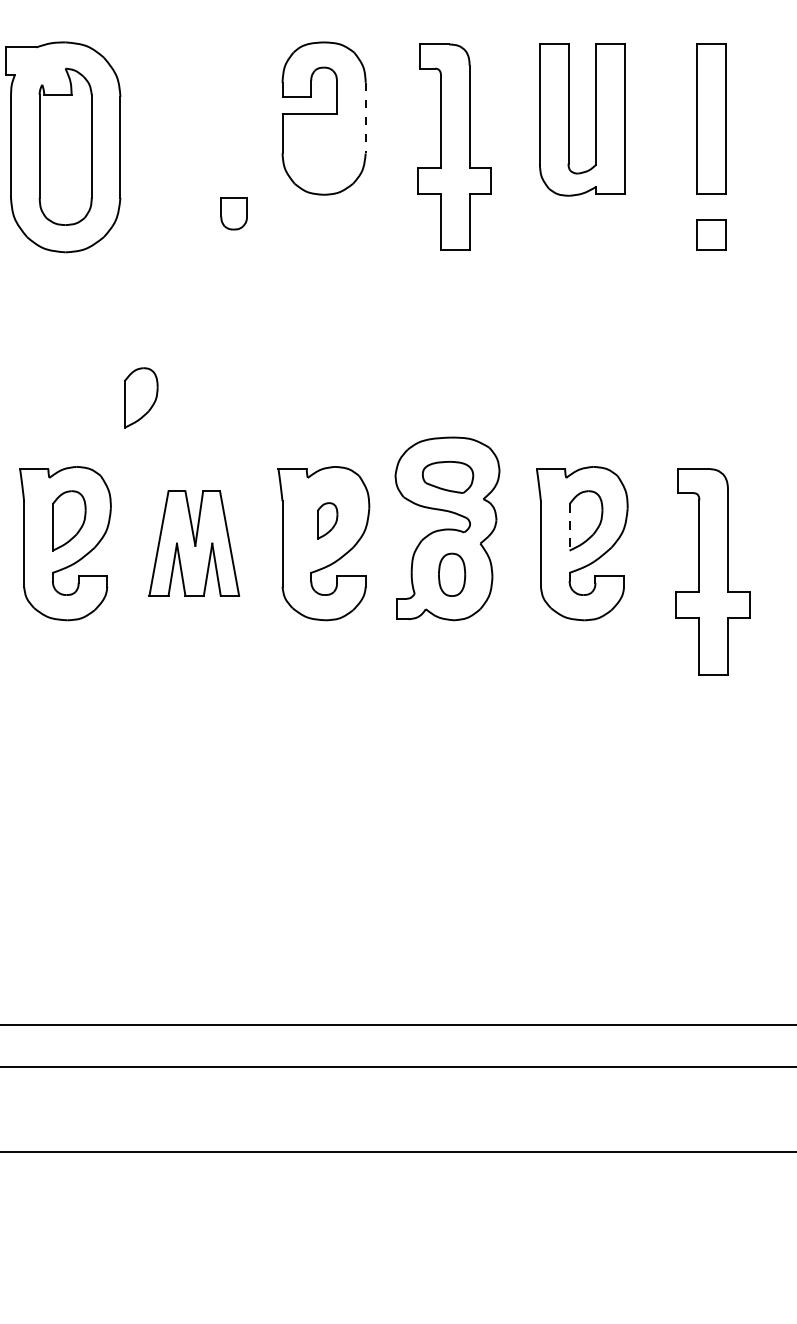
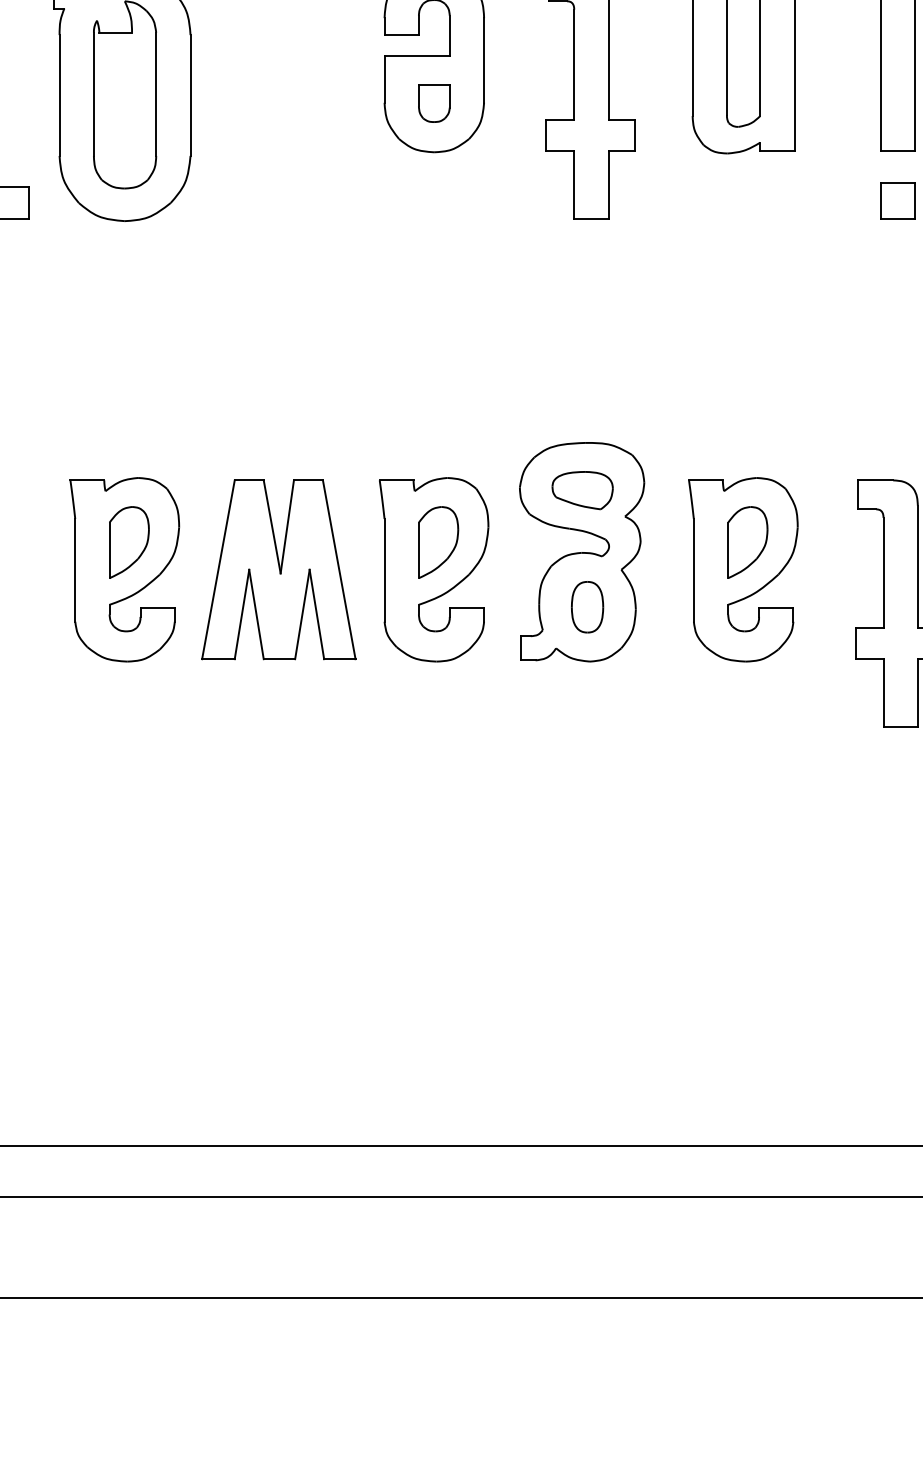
line: (365, 118) -> (483, 60), dashed -> solid
part: (233, 213) -> (433, 102), moved
part: (141, 397) -> (215, 394), removed
part: (327, 520) -> (438, 542), size x1.67
line: (569, 527) -> (728, 550), dashed -> solid
part: (194, 543) -> (279, 569), size x1.43

